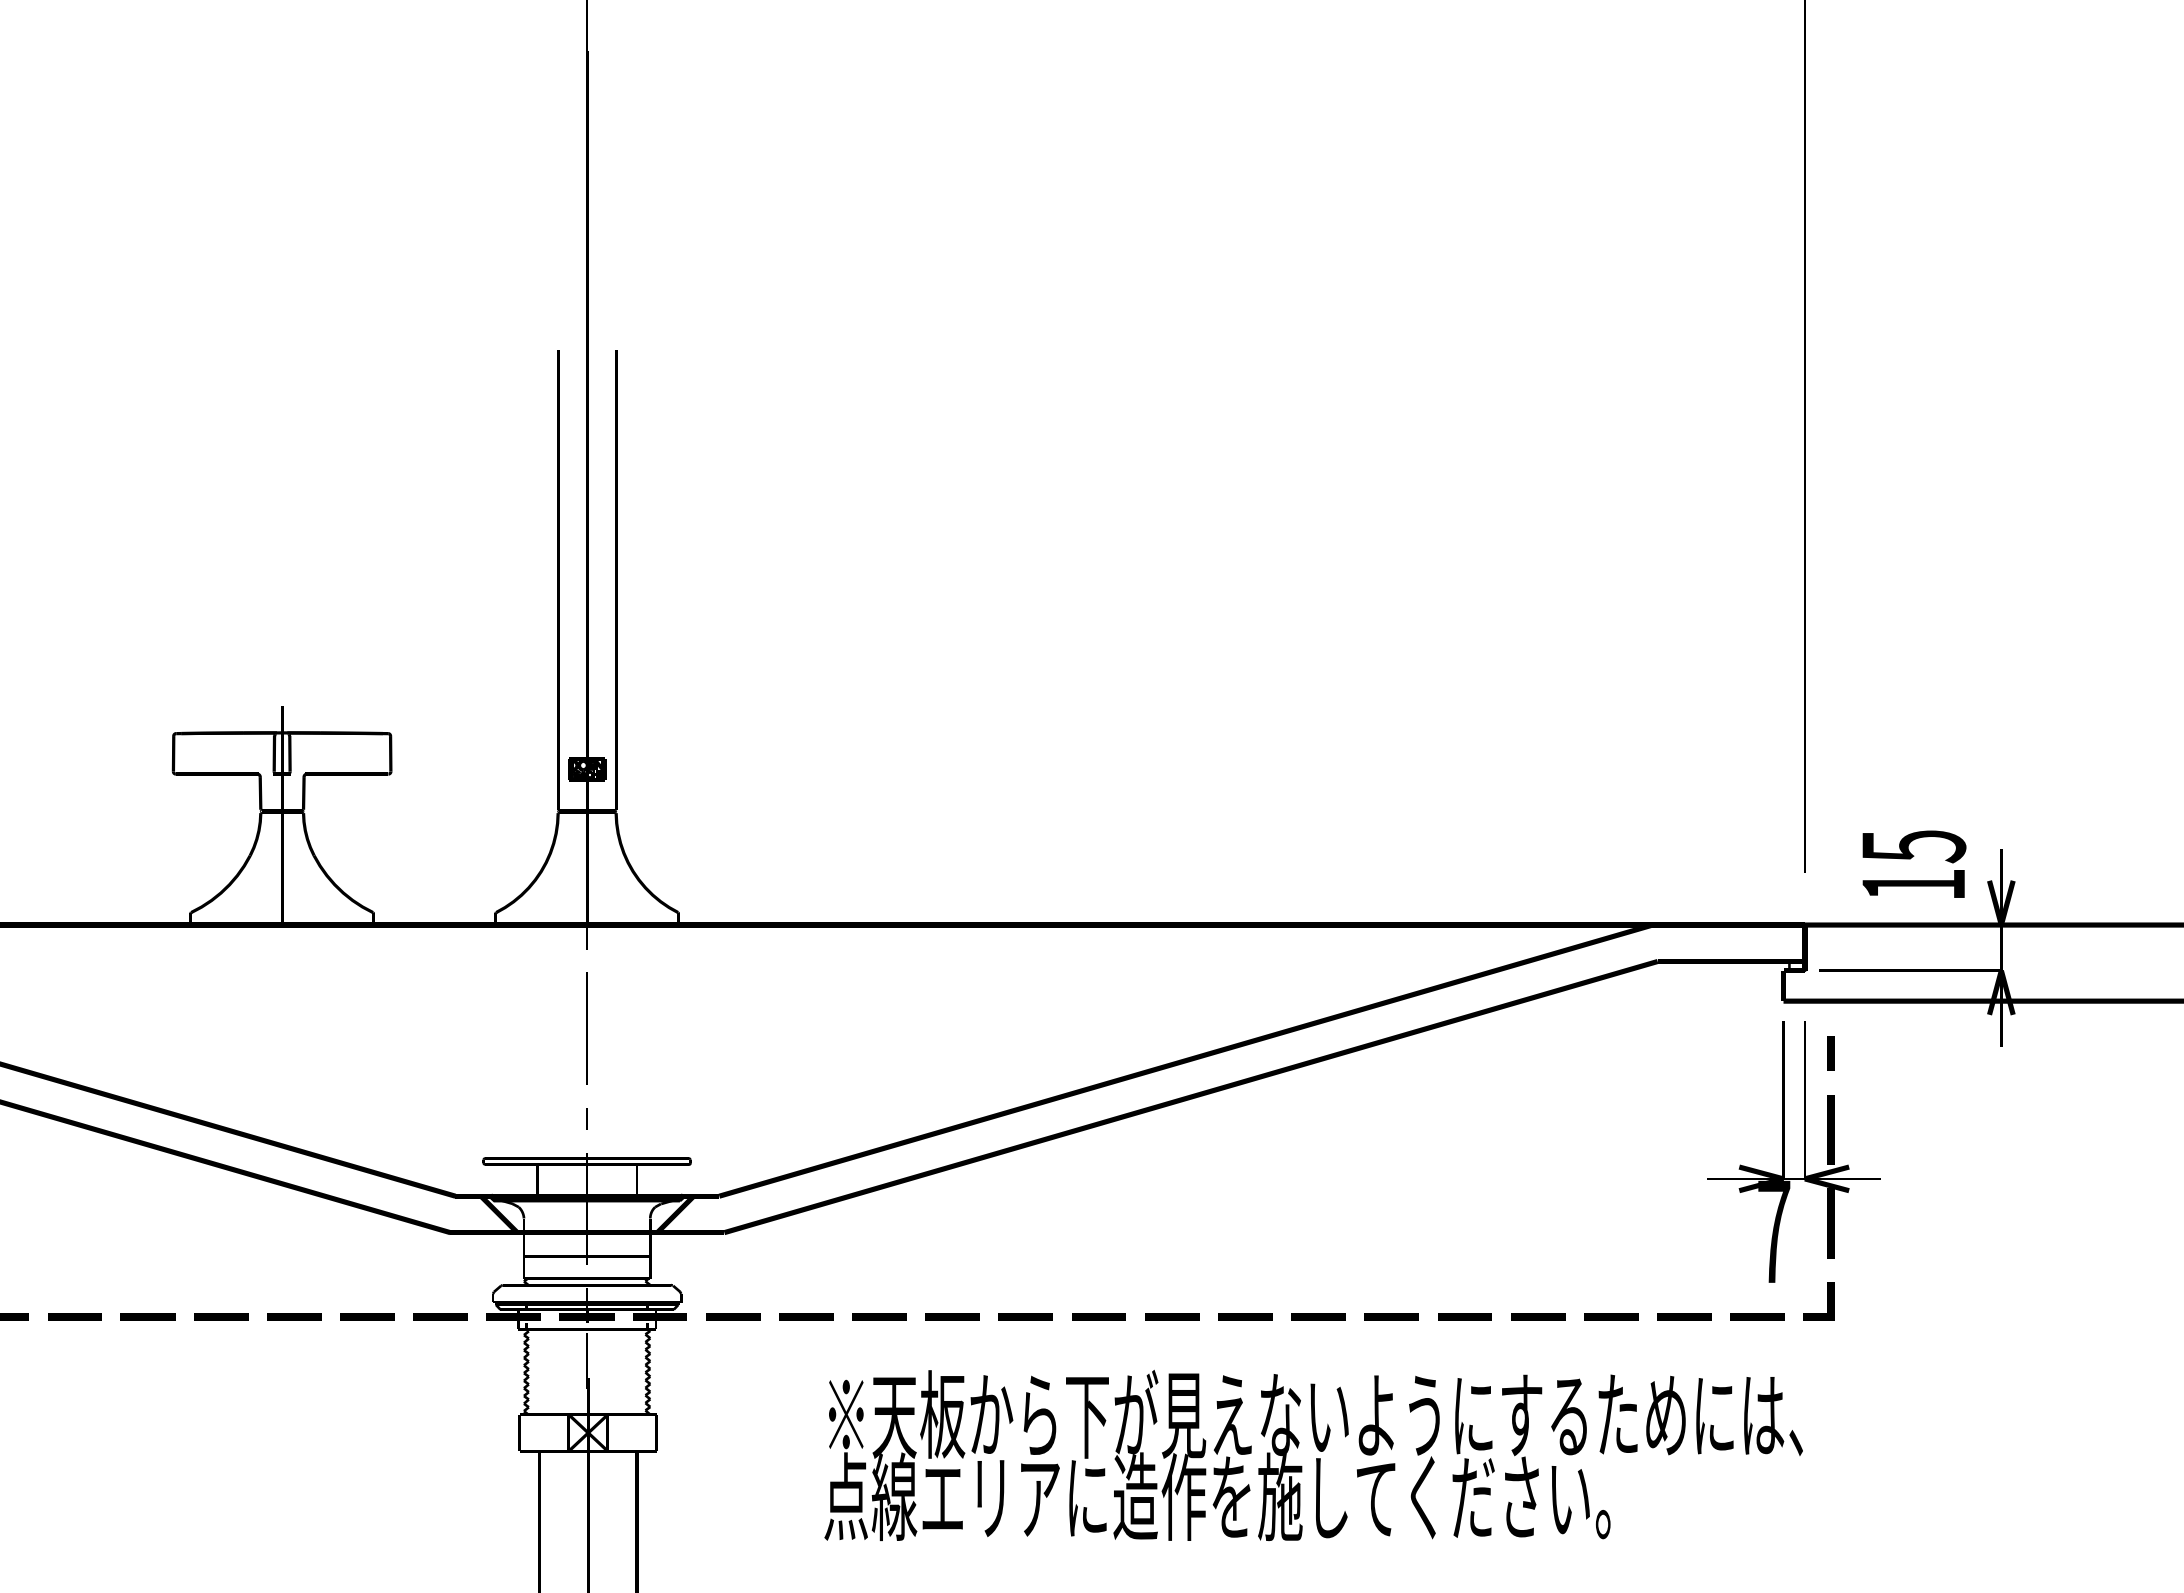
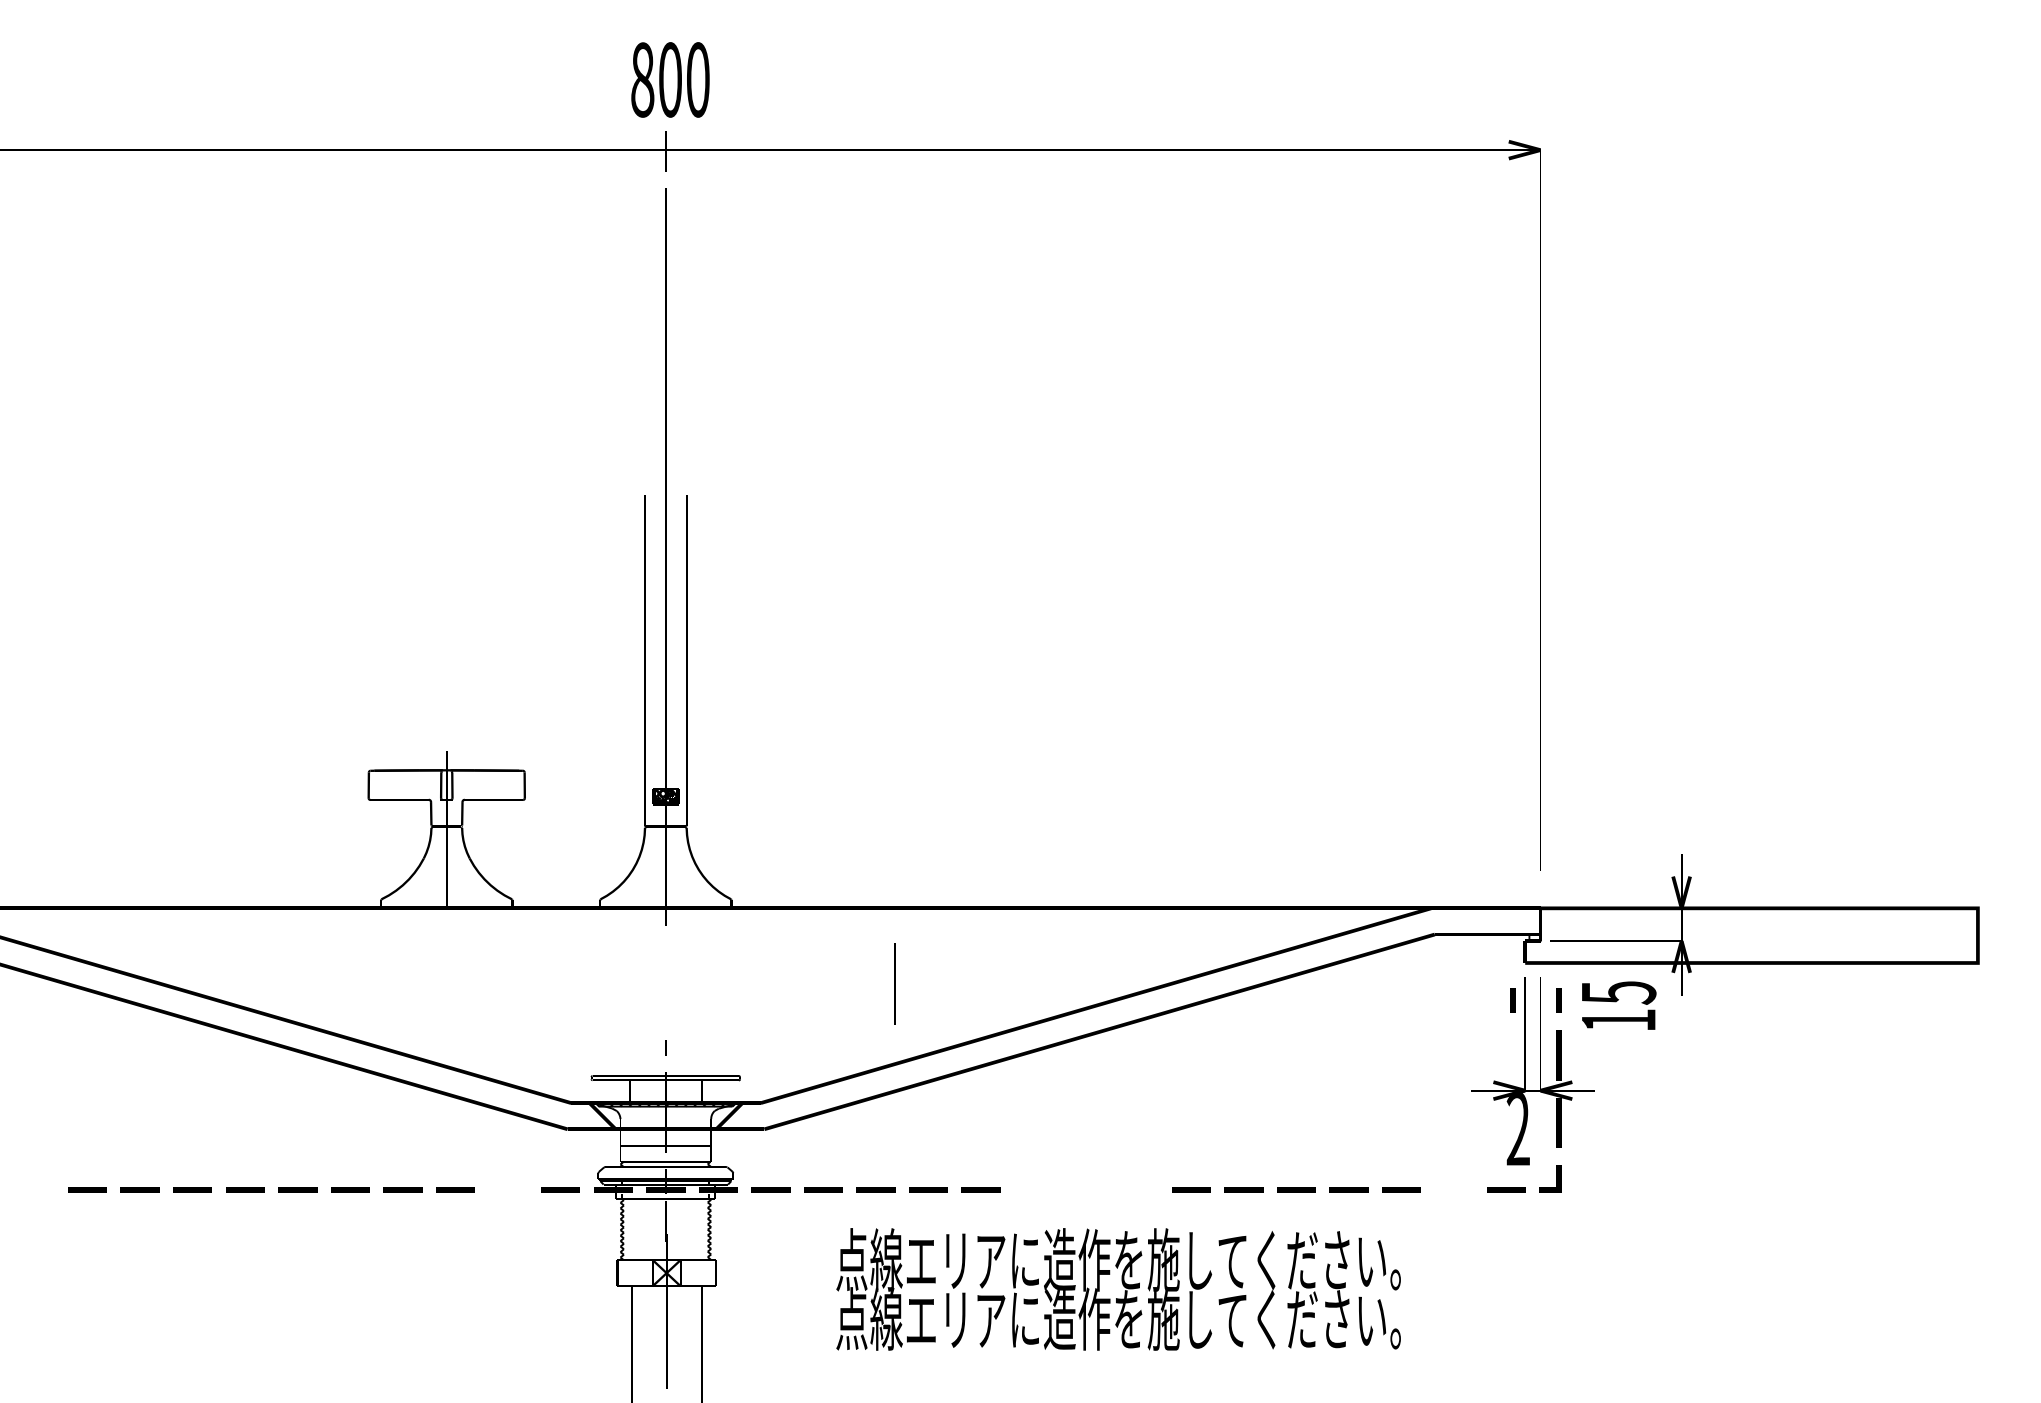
text: (1914, 864) -> (1619, 1005), moved
line: (586, 1028) -> (894, 983), moved
line: (1765, 1053) -> (1512, 1000), added
text: (1772, 1231) -> (1517, 1128), 7 -> 2
line: (366, 1316) -> (507, 1189), removed
line: (1098, 1316) -> (1033, 1189), removed
line: (1172, 1316) -> (1086, 1189), removed
line: (1245, 1316) -> (1138, 1189), removed
line: (1683, 1316) -> (1453, 1189), removed
text: (1313, 1413) -> (1187, 1259), ※天板から下が見えないようにするためには、 -> 点線エリアに造作を施してください。

